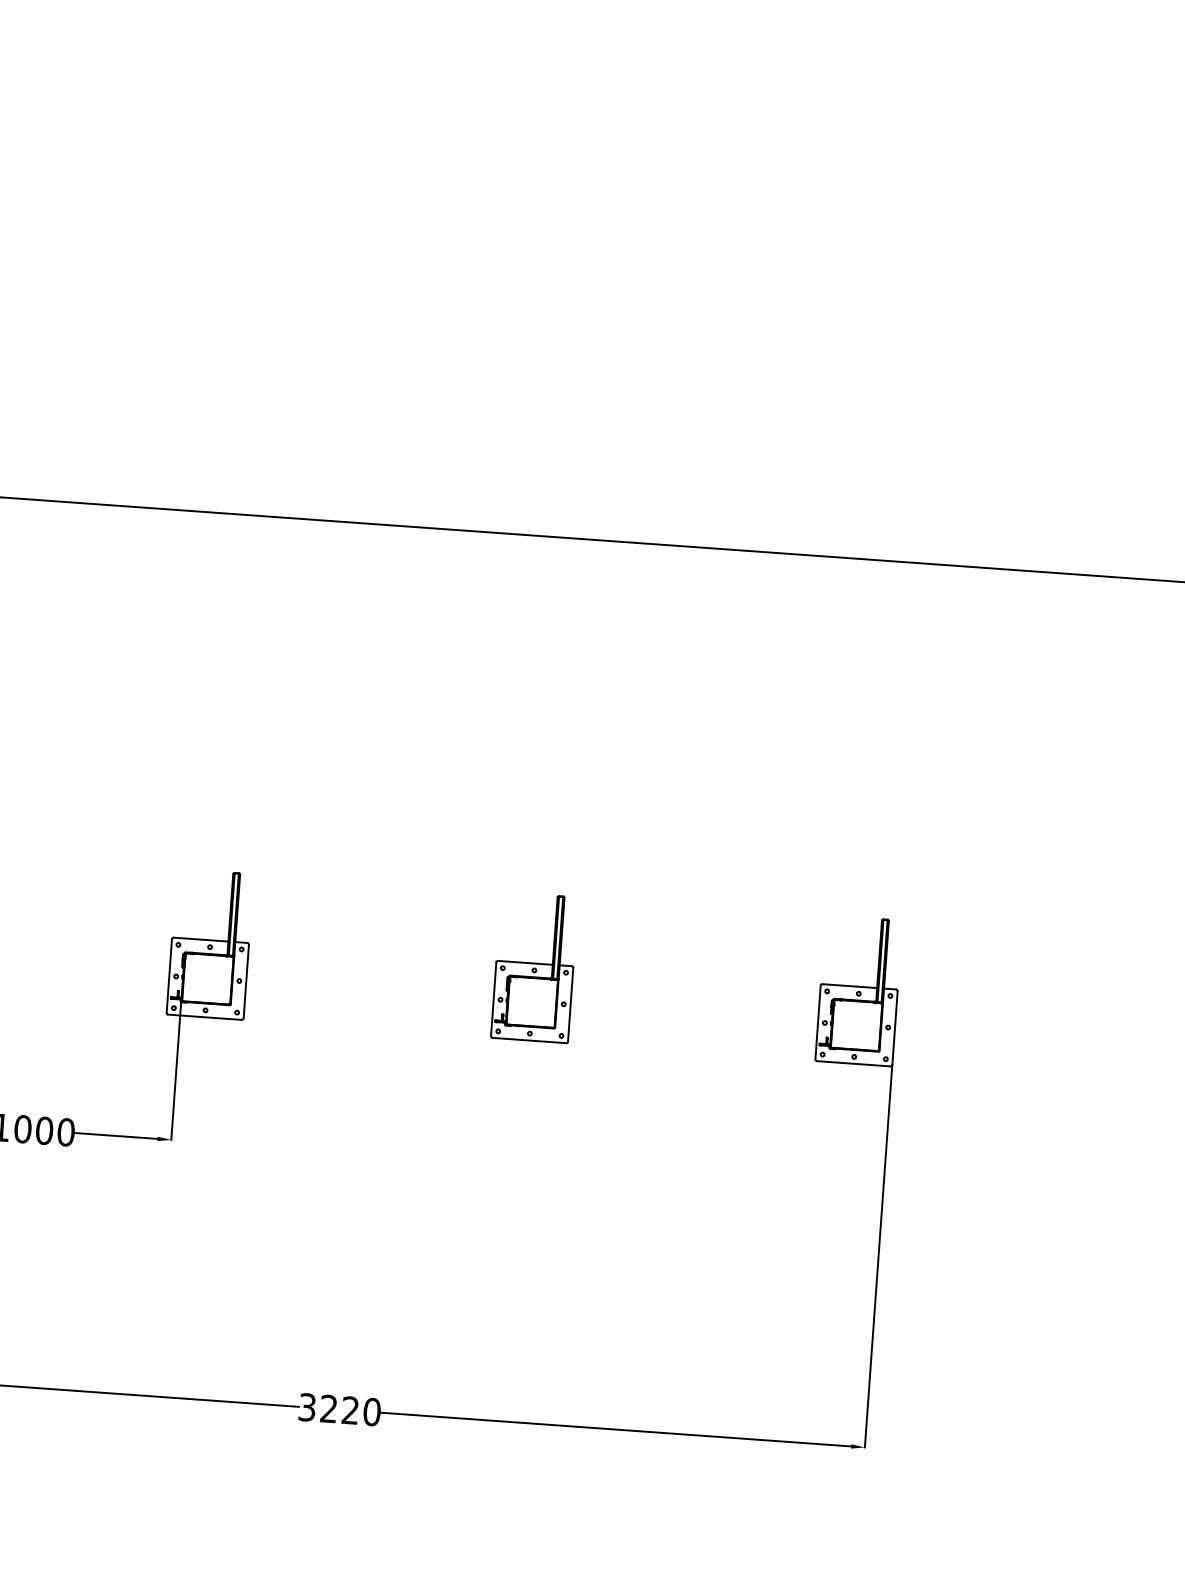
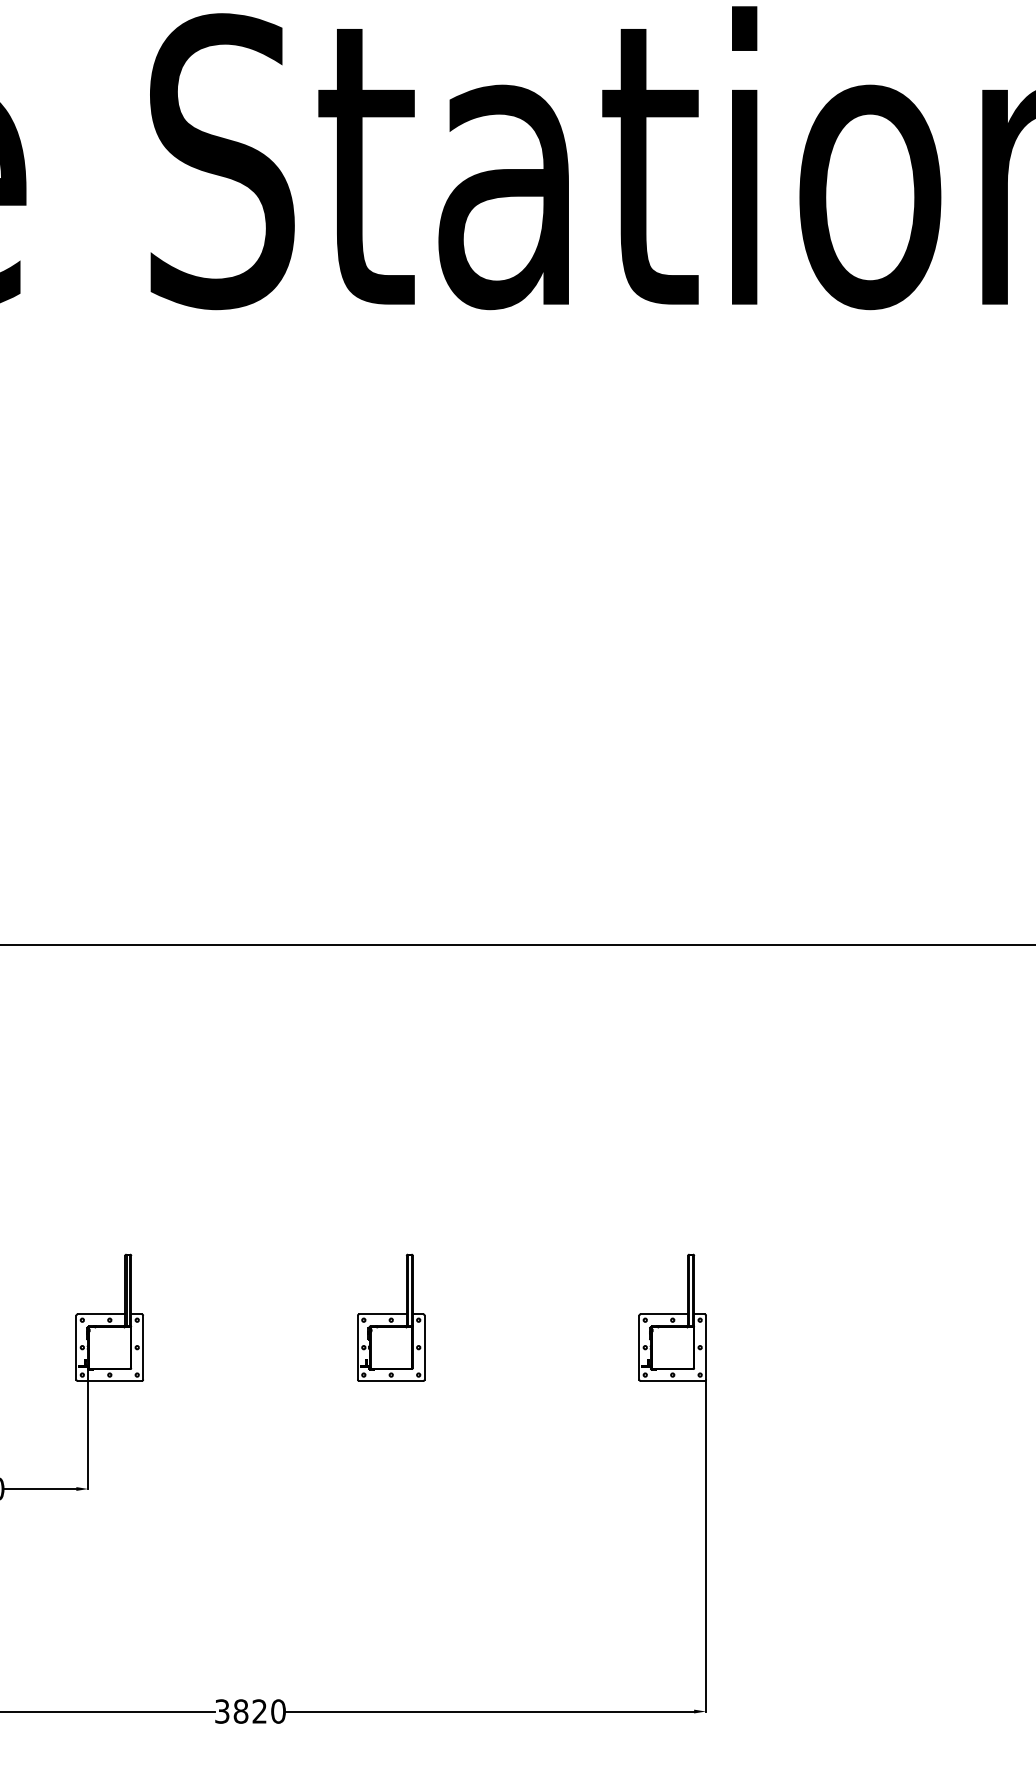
text: (328, 1408) -> (240, 1711), 3220 -> 3820

